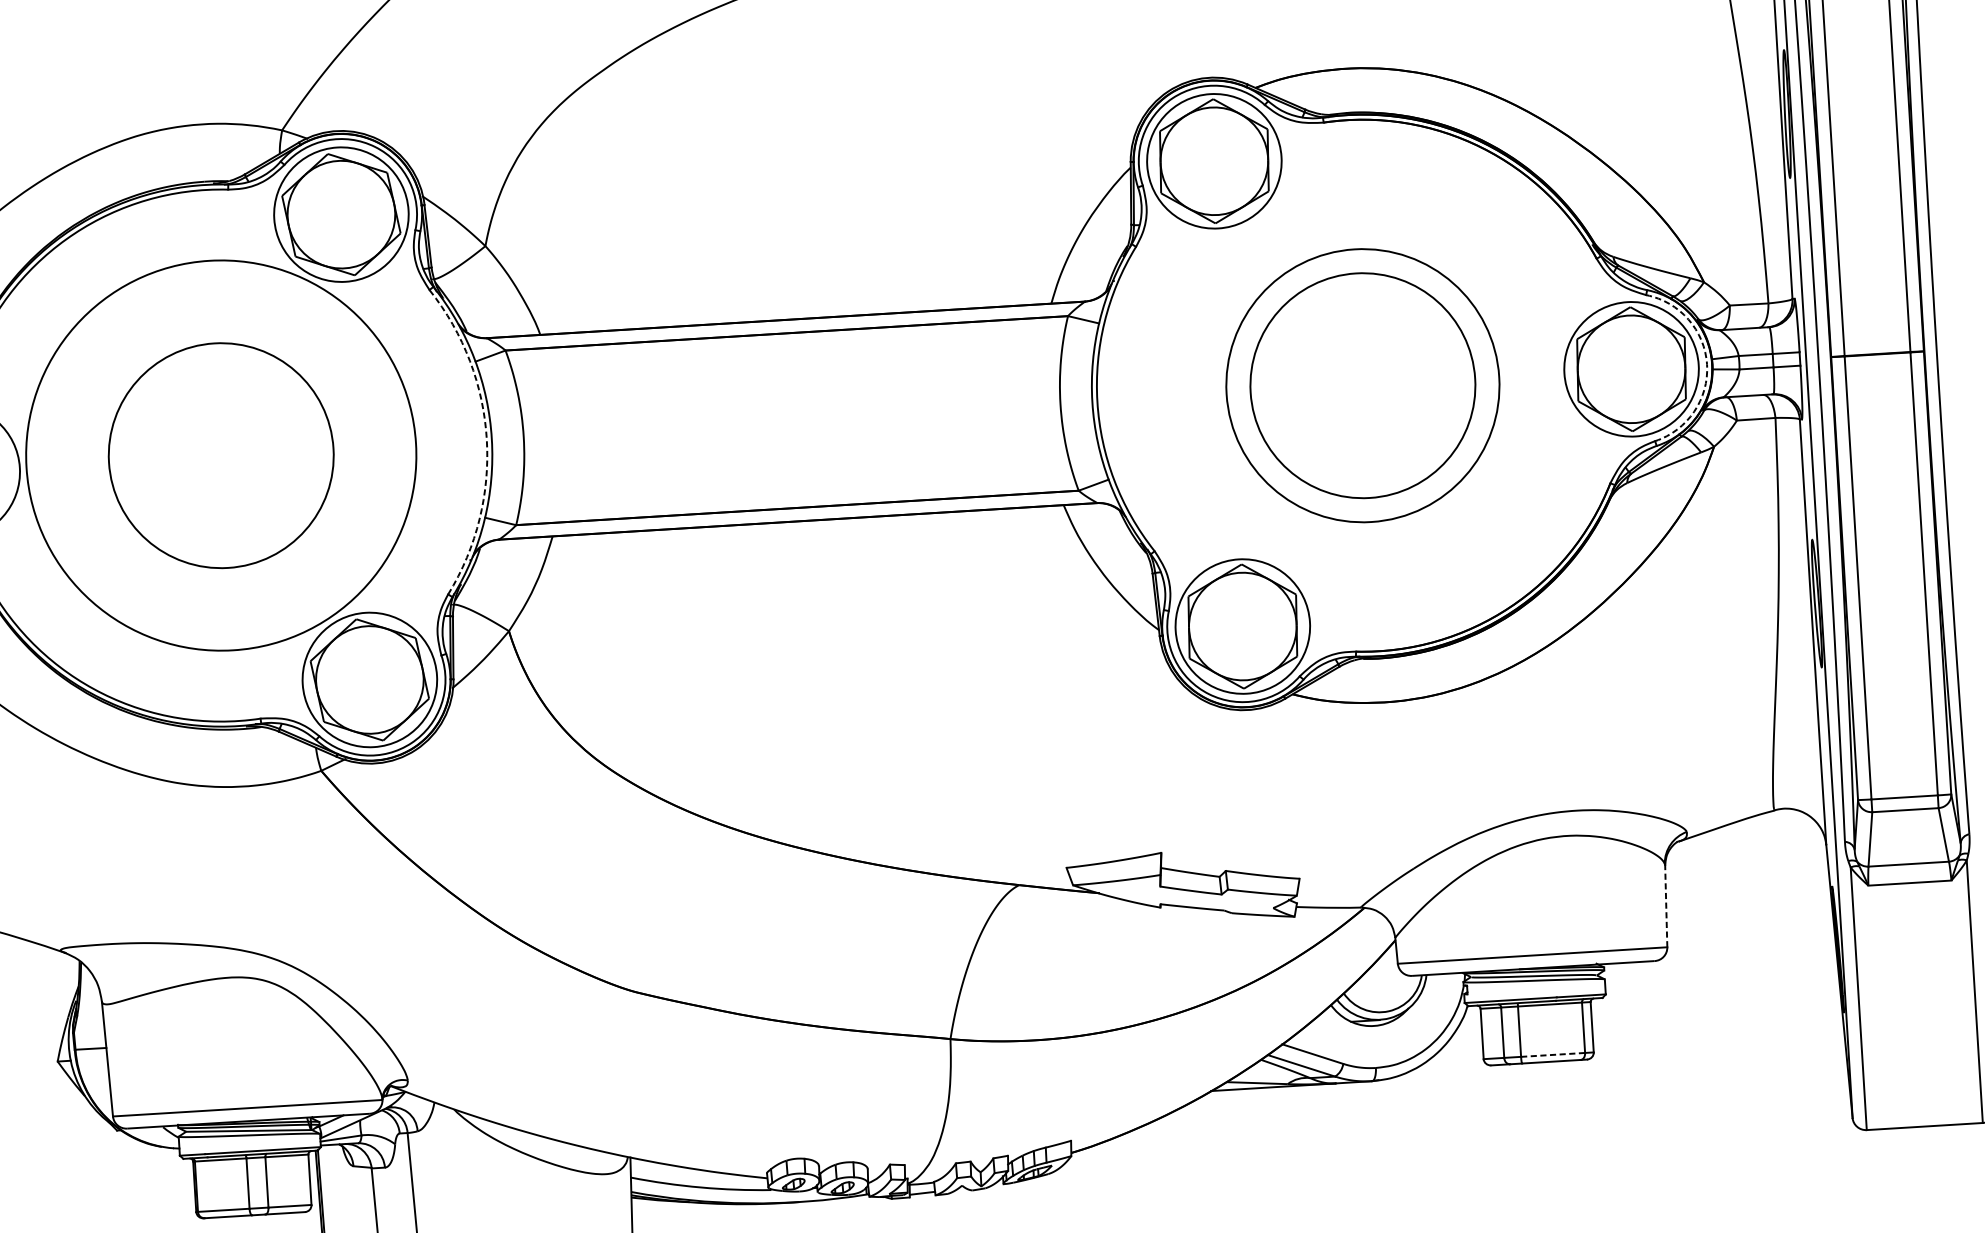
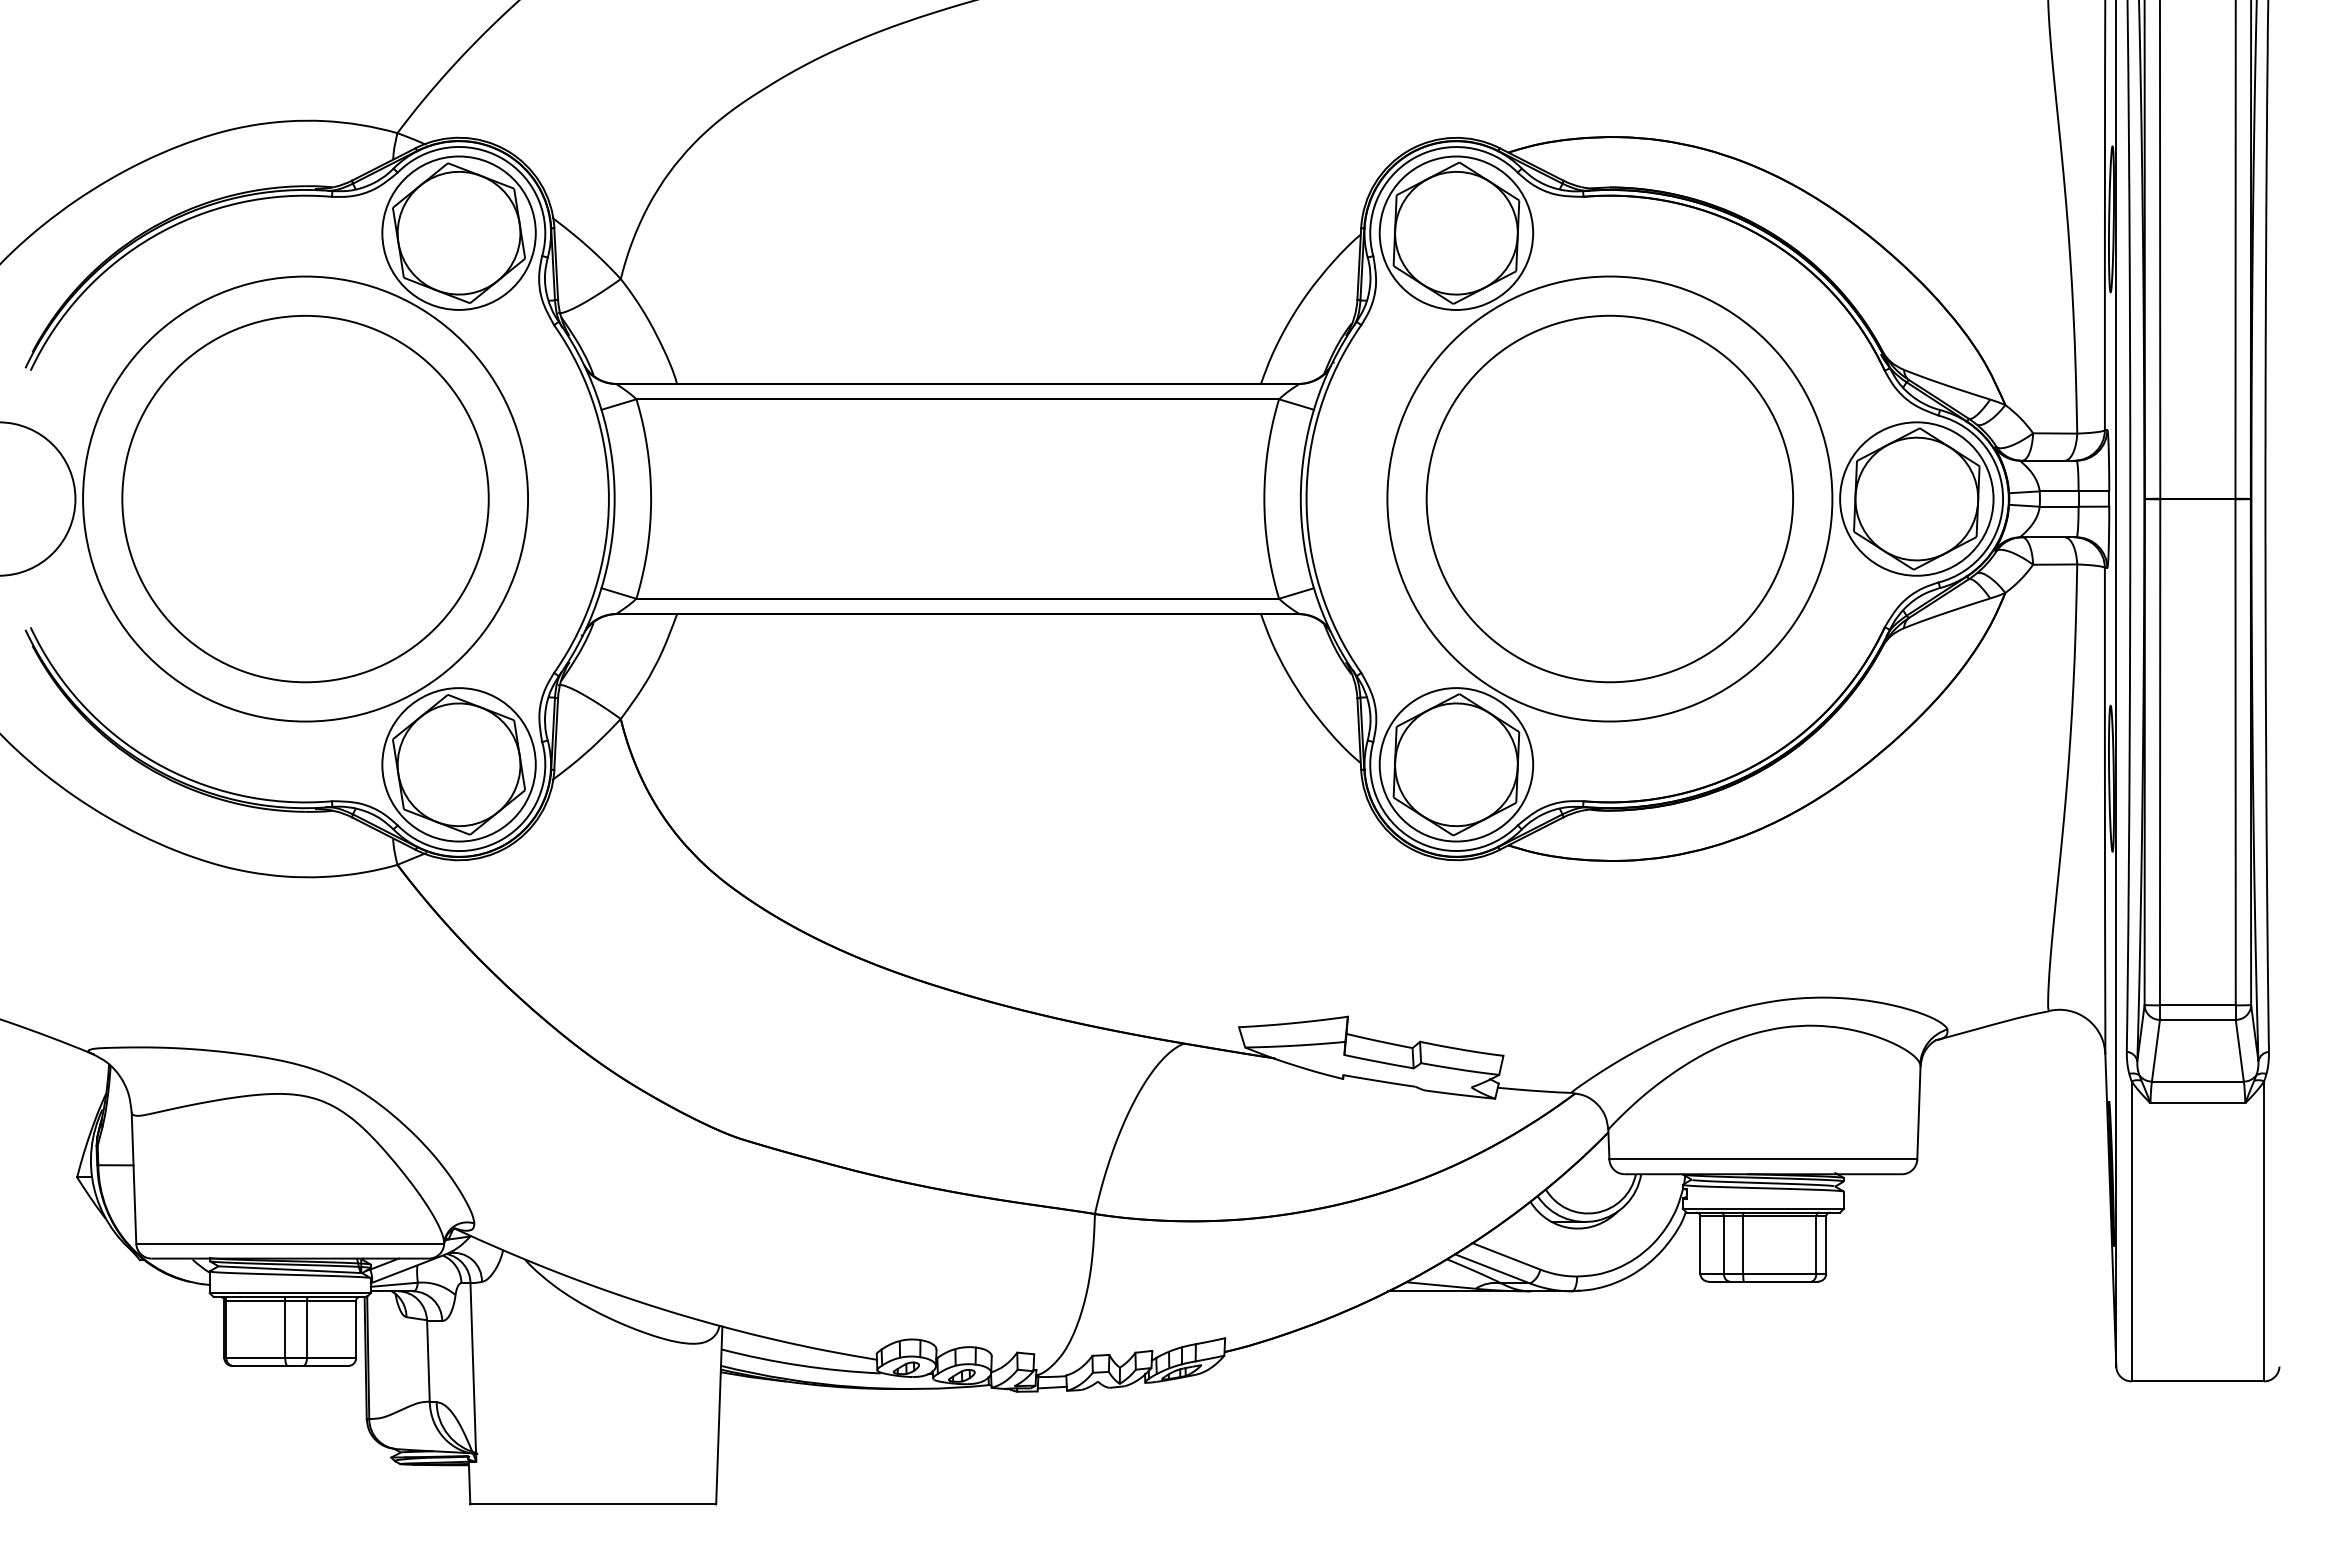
arc: (1707, 365) -> (2003, 499), dashed -> solid
circle: (1362, 385) -> (1609, 498), size x1.43
circle: (1362, 385) -> (1609, 498), size x1.43
arc: (486, 439) -> (608, 499), dashed -> solid
circle: (221, 455) -> (305, 499), size x1.43
line: (1665, 906) -> (1918, 1112), dashed -> solid
line: (1552, 1054) -> (1779, 1273), dashed -> solid

